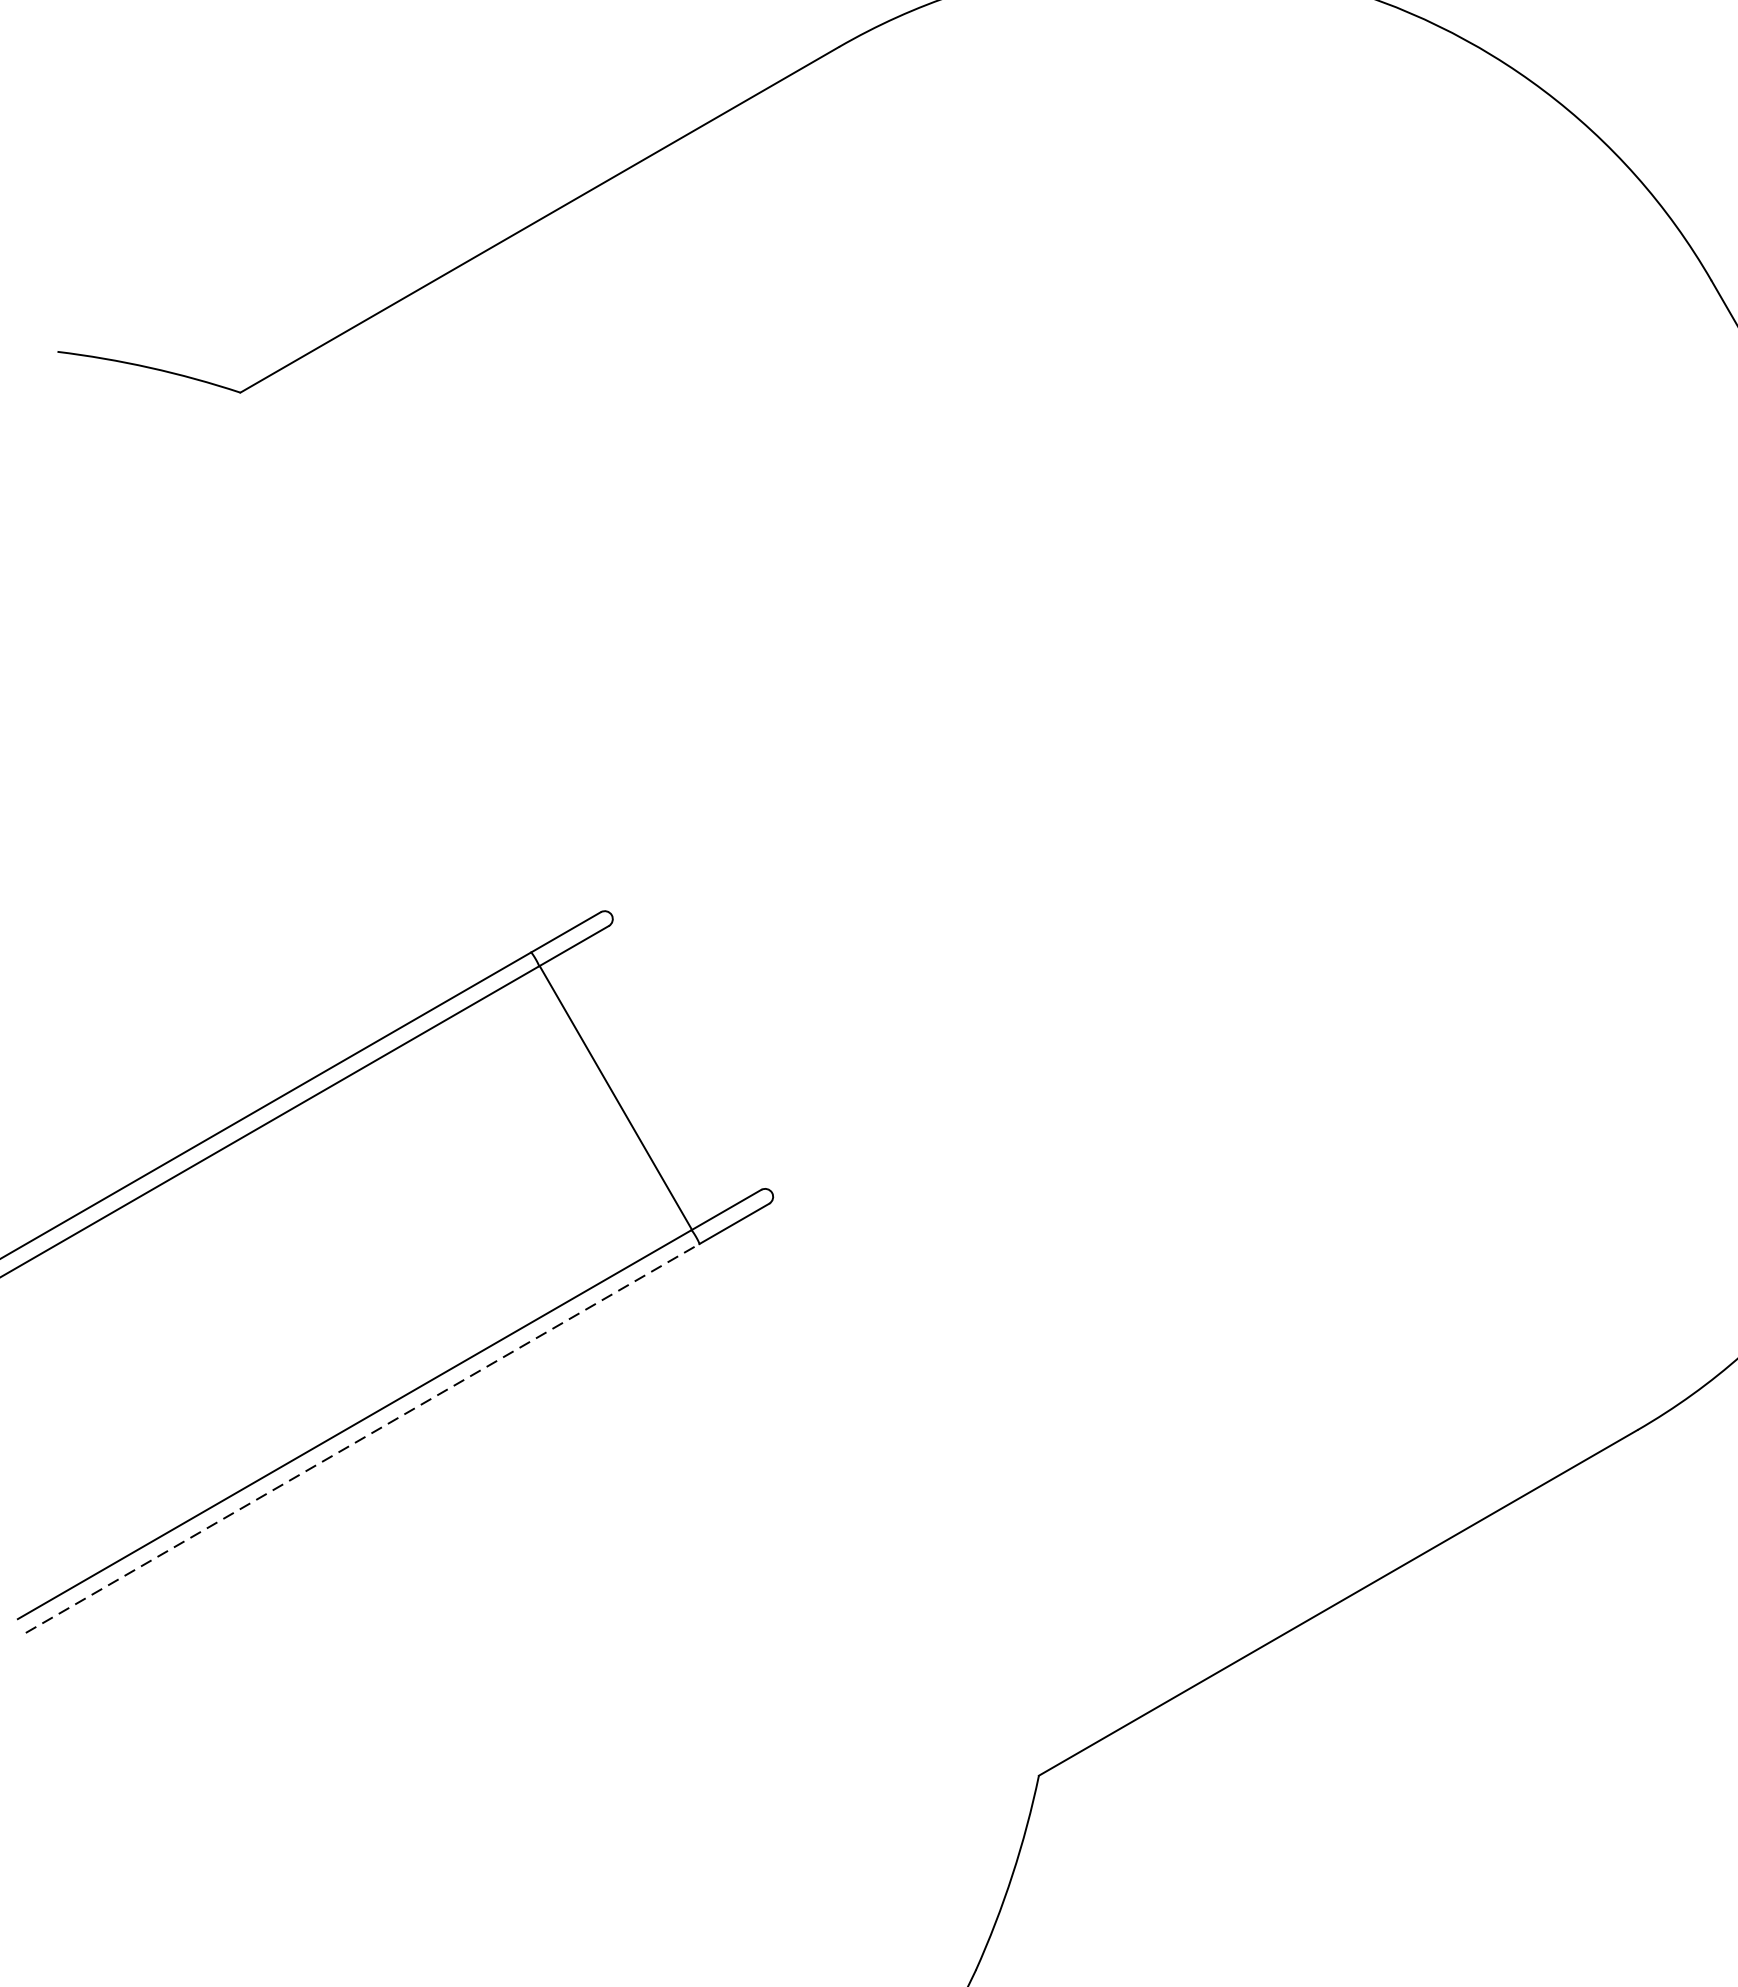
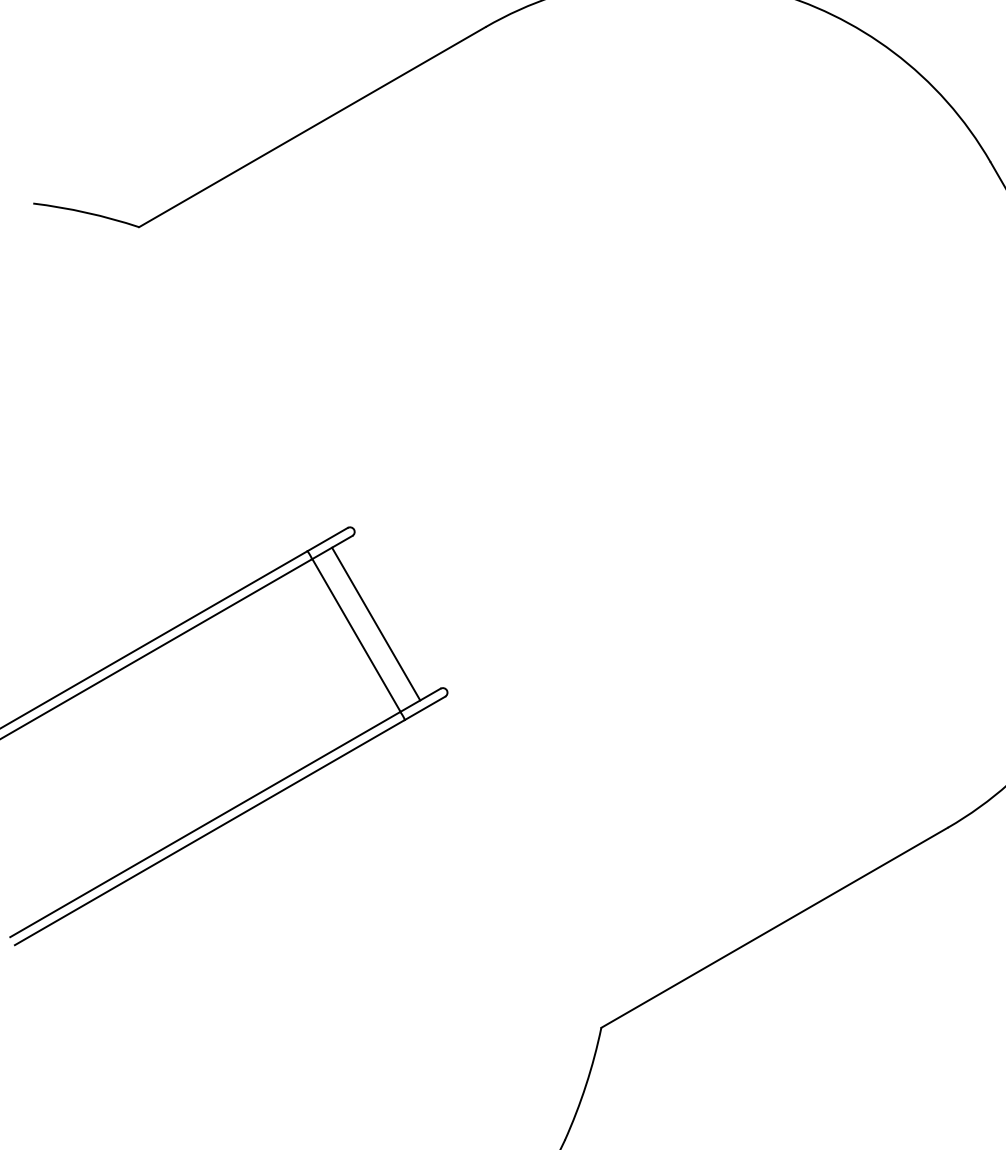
line: (650, 1077) -> (376, 623), added
line: (363, 1438) -> (210, 832), dashed -> solid

